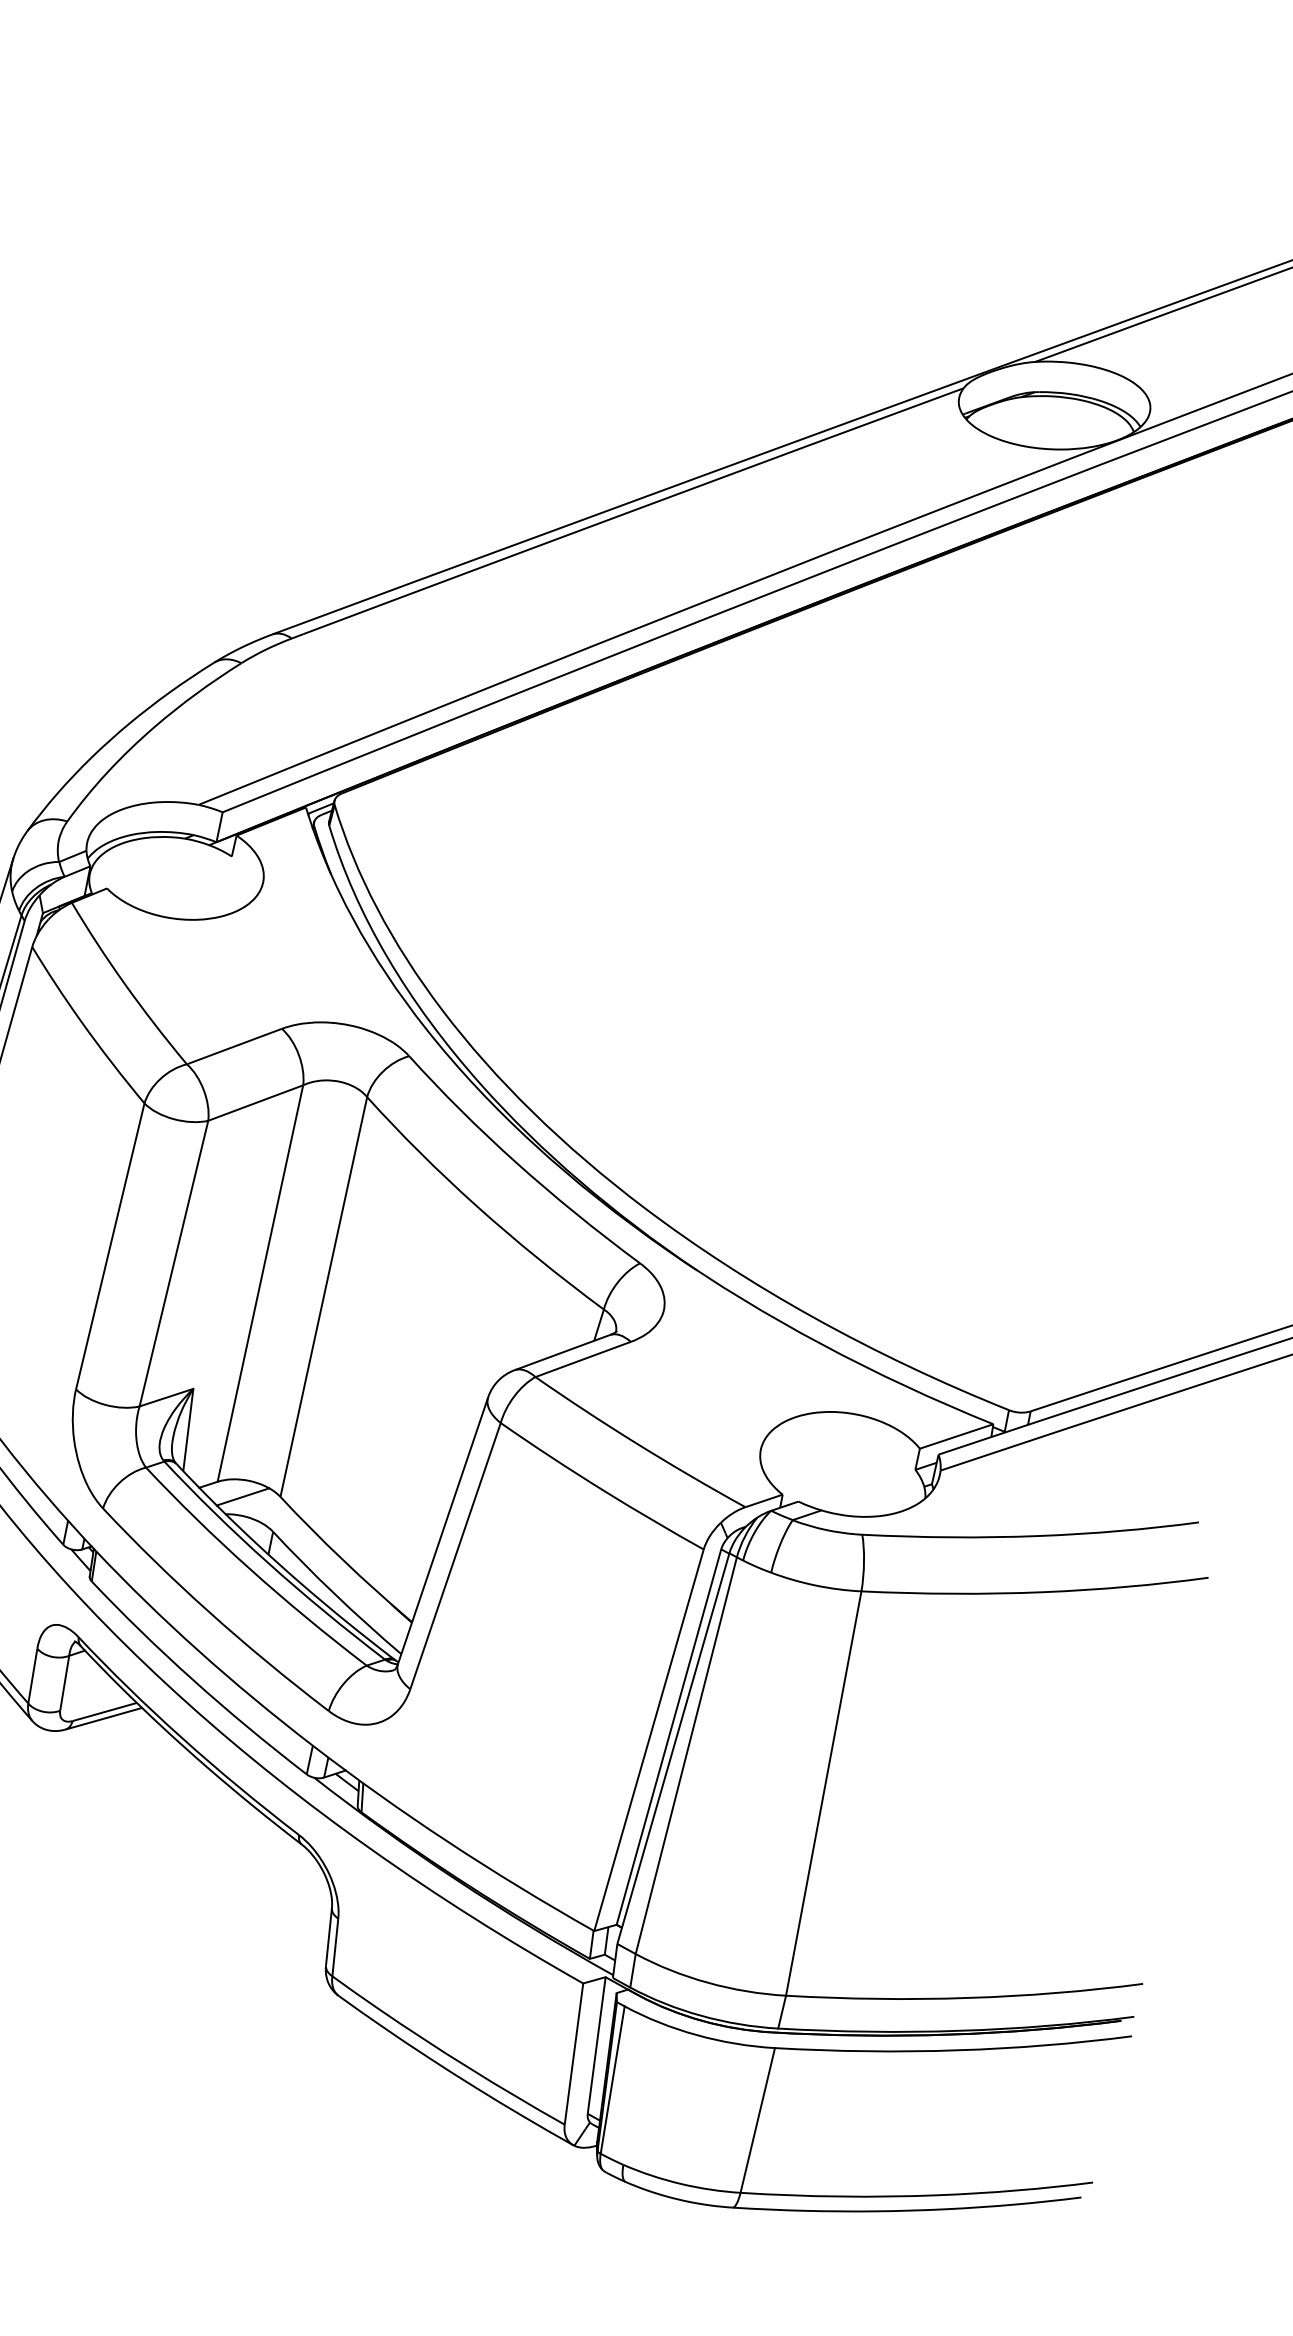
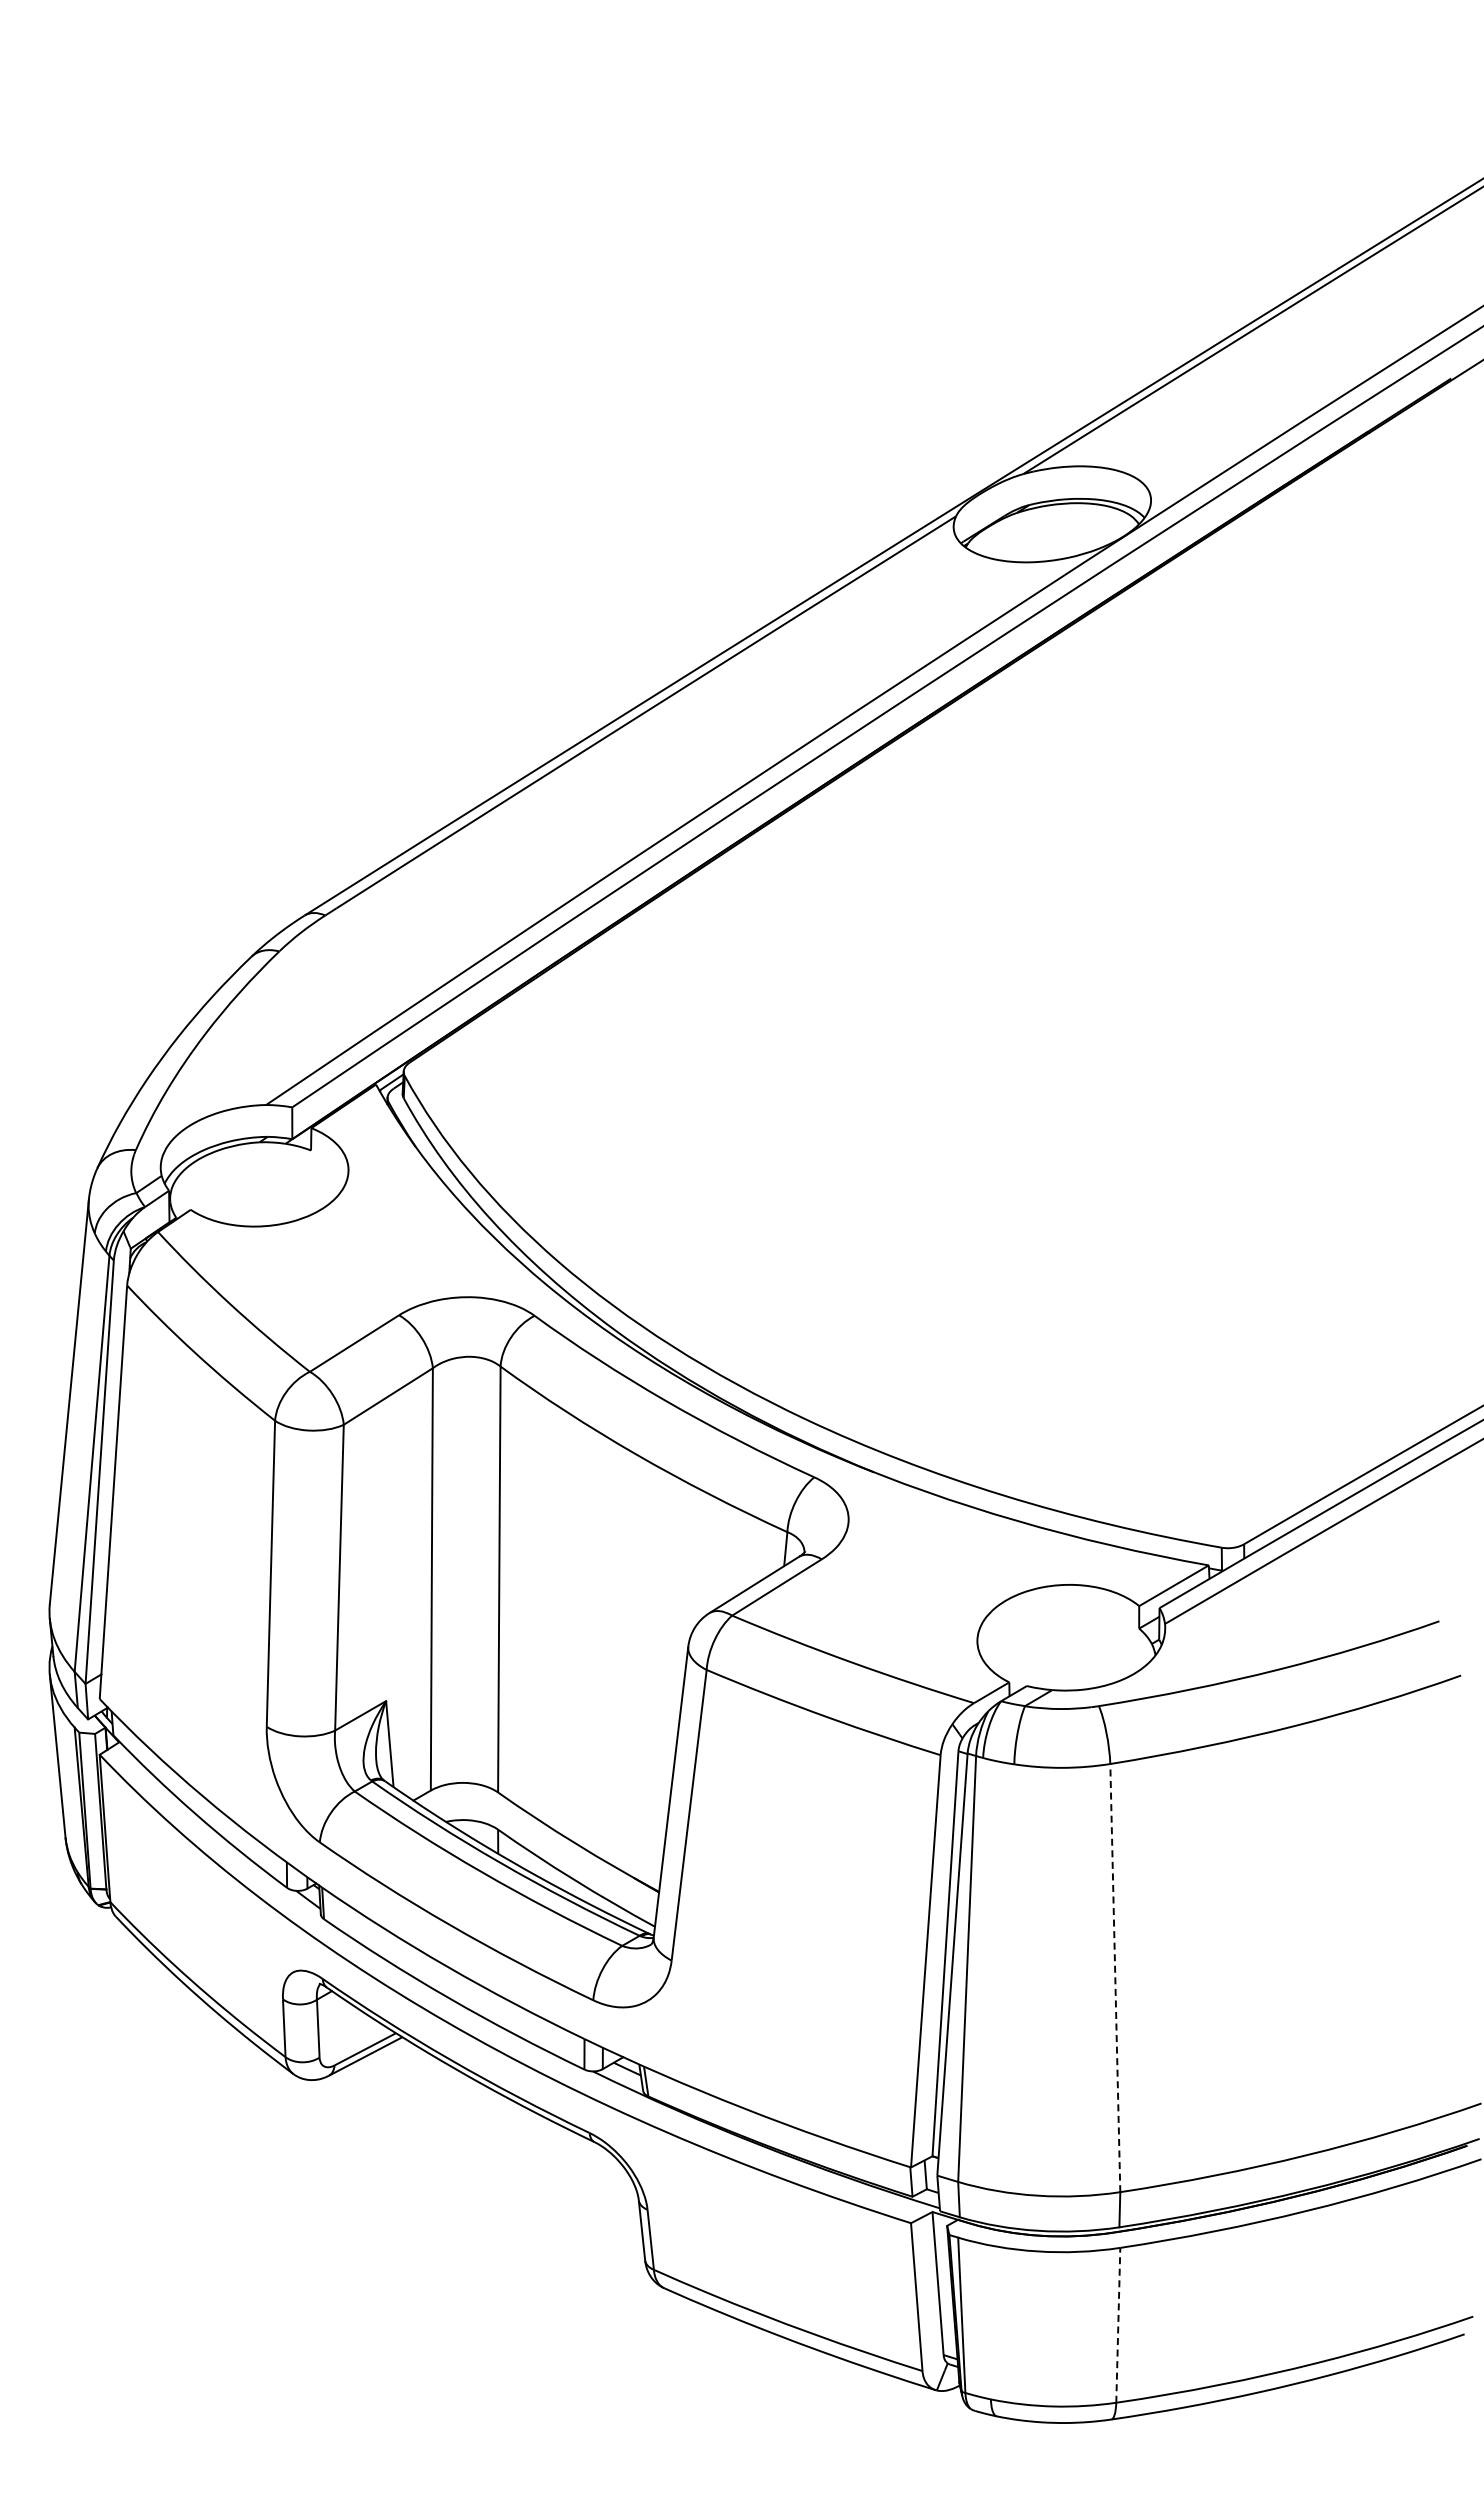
line: (242, 1496) -> (459, 1800), removed
line: (824, 1793) -> (1115, 1977), solid -> dashed
line: (758, 2119) -> (1118, 2324), solid -> dashed

